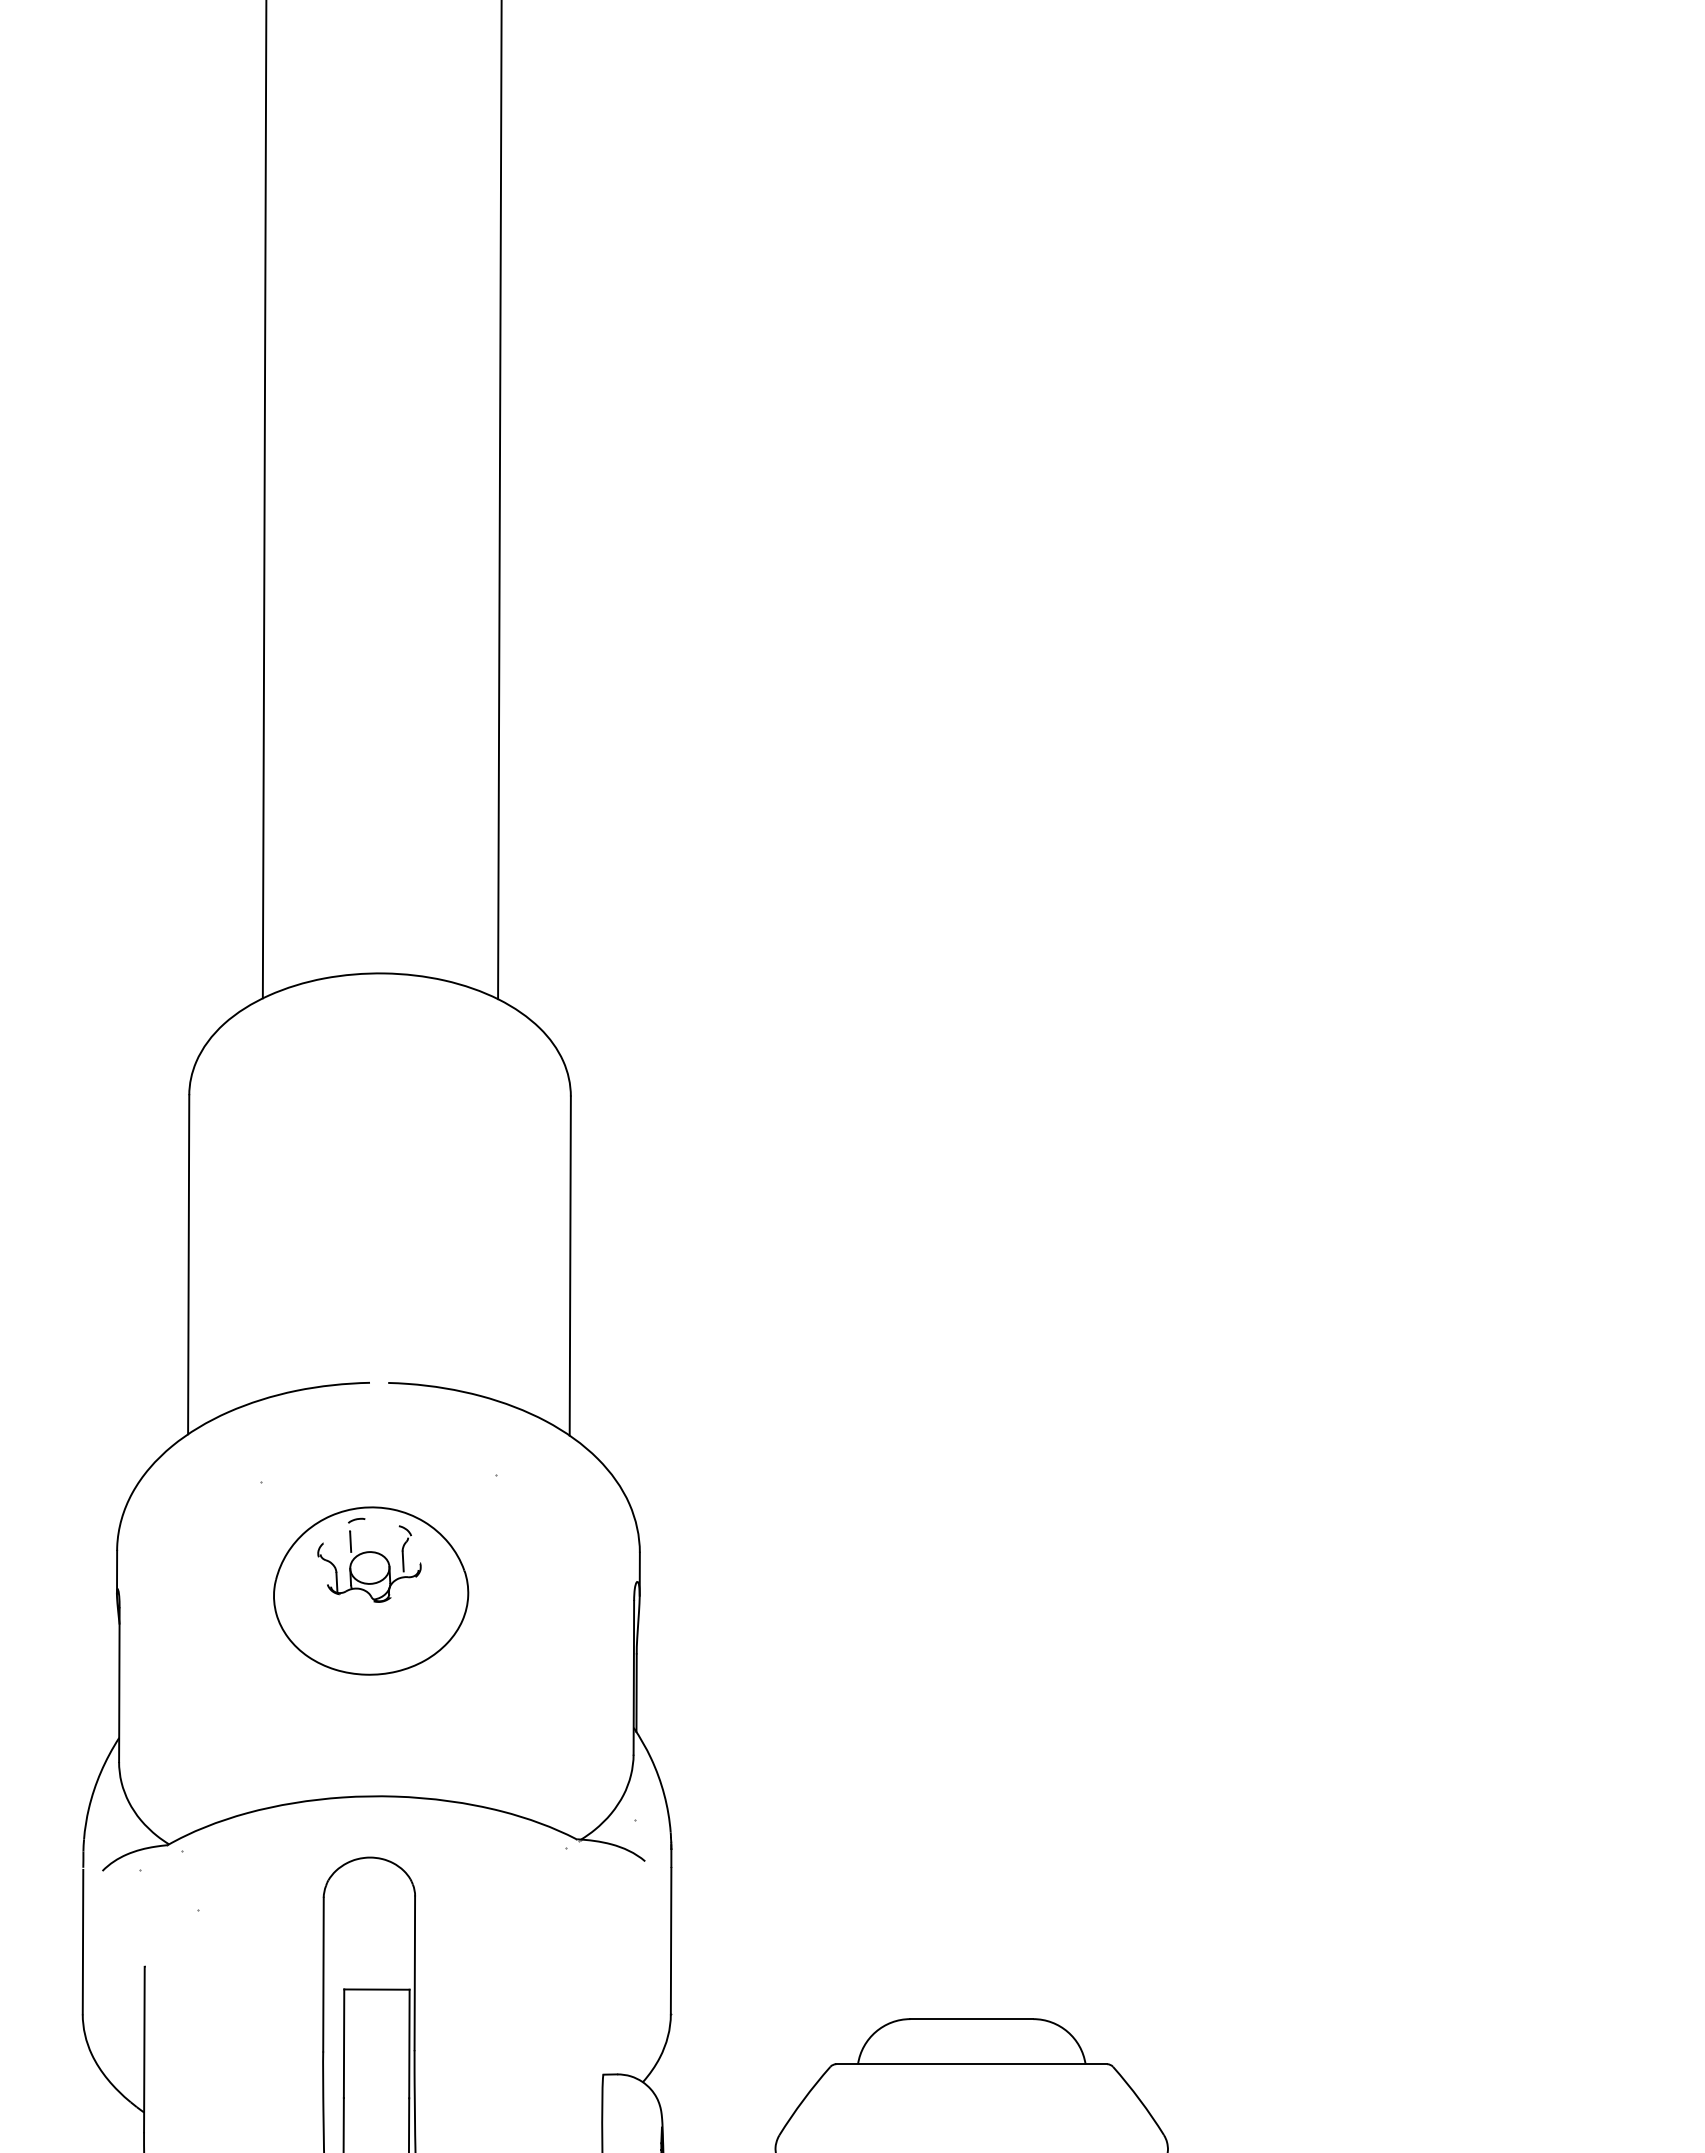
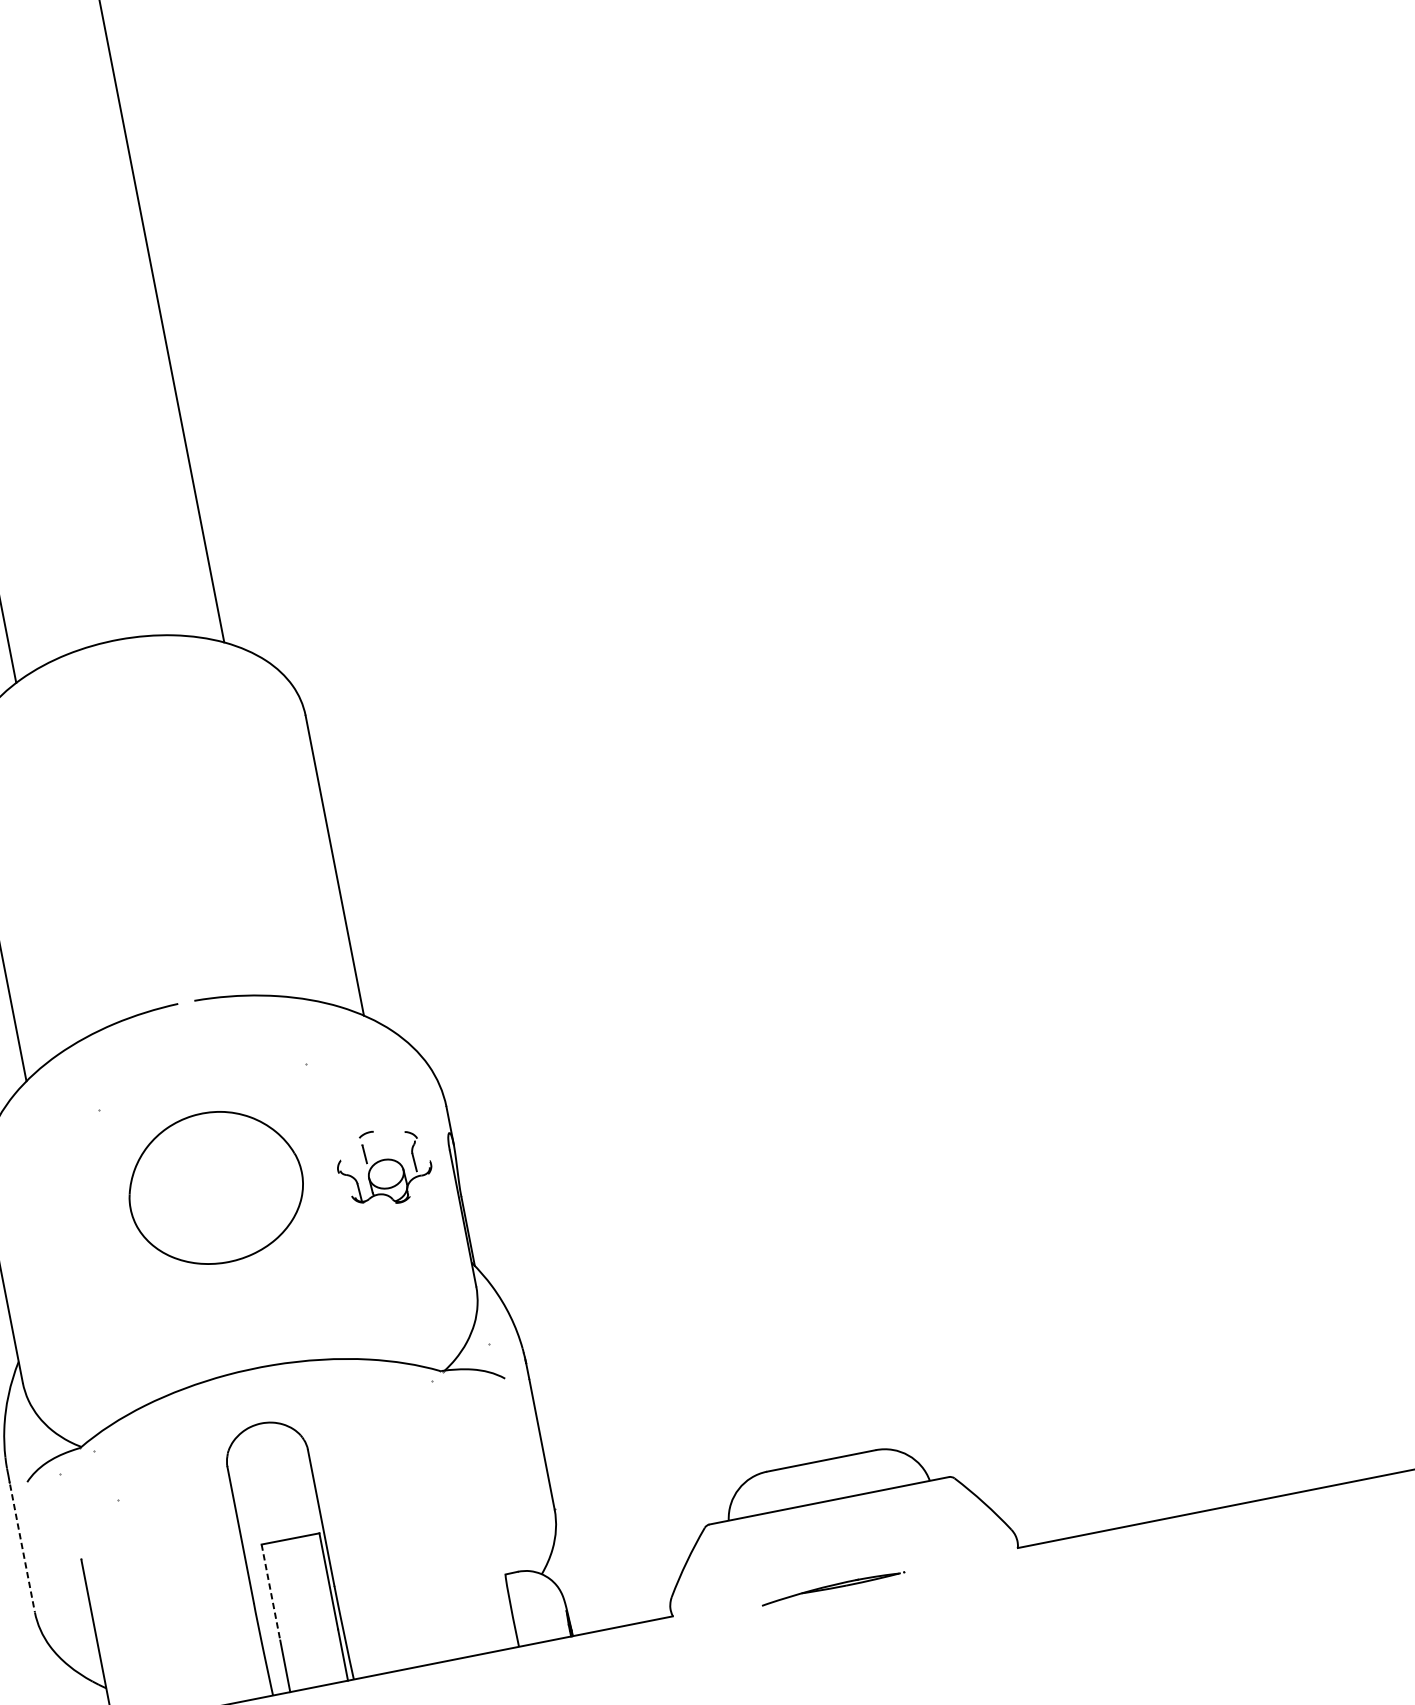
part: (369, 1559) -> (384, 1166), moved
line: (83, 1942) -> (22, 1548), solid -> dashed
line: (344, 2044) -> (271, 1593), solid -> dashed

